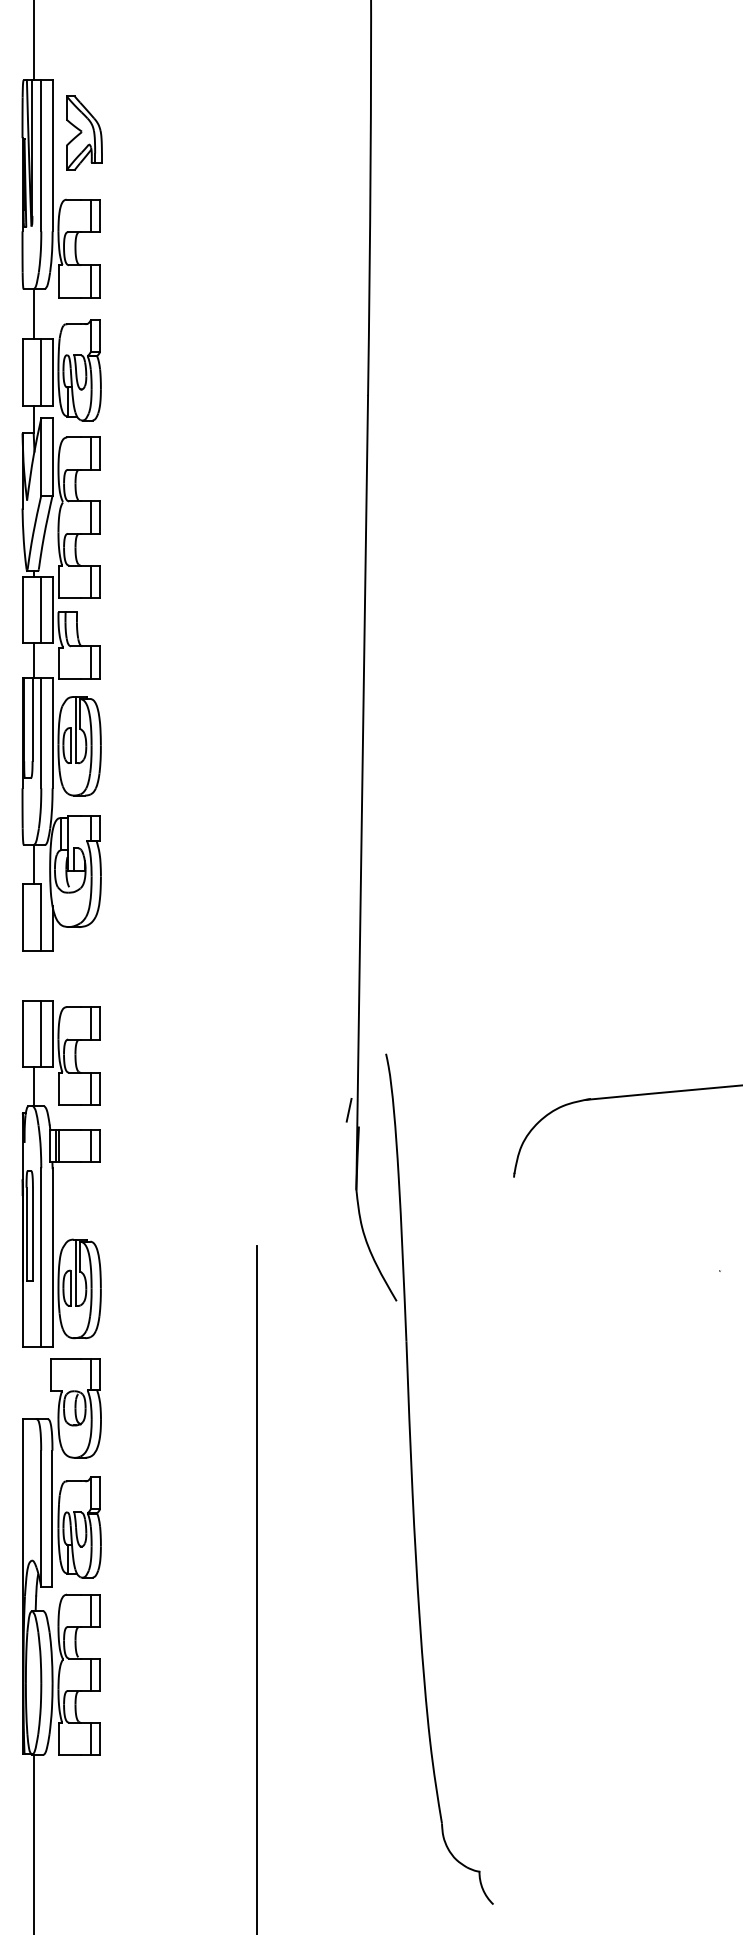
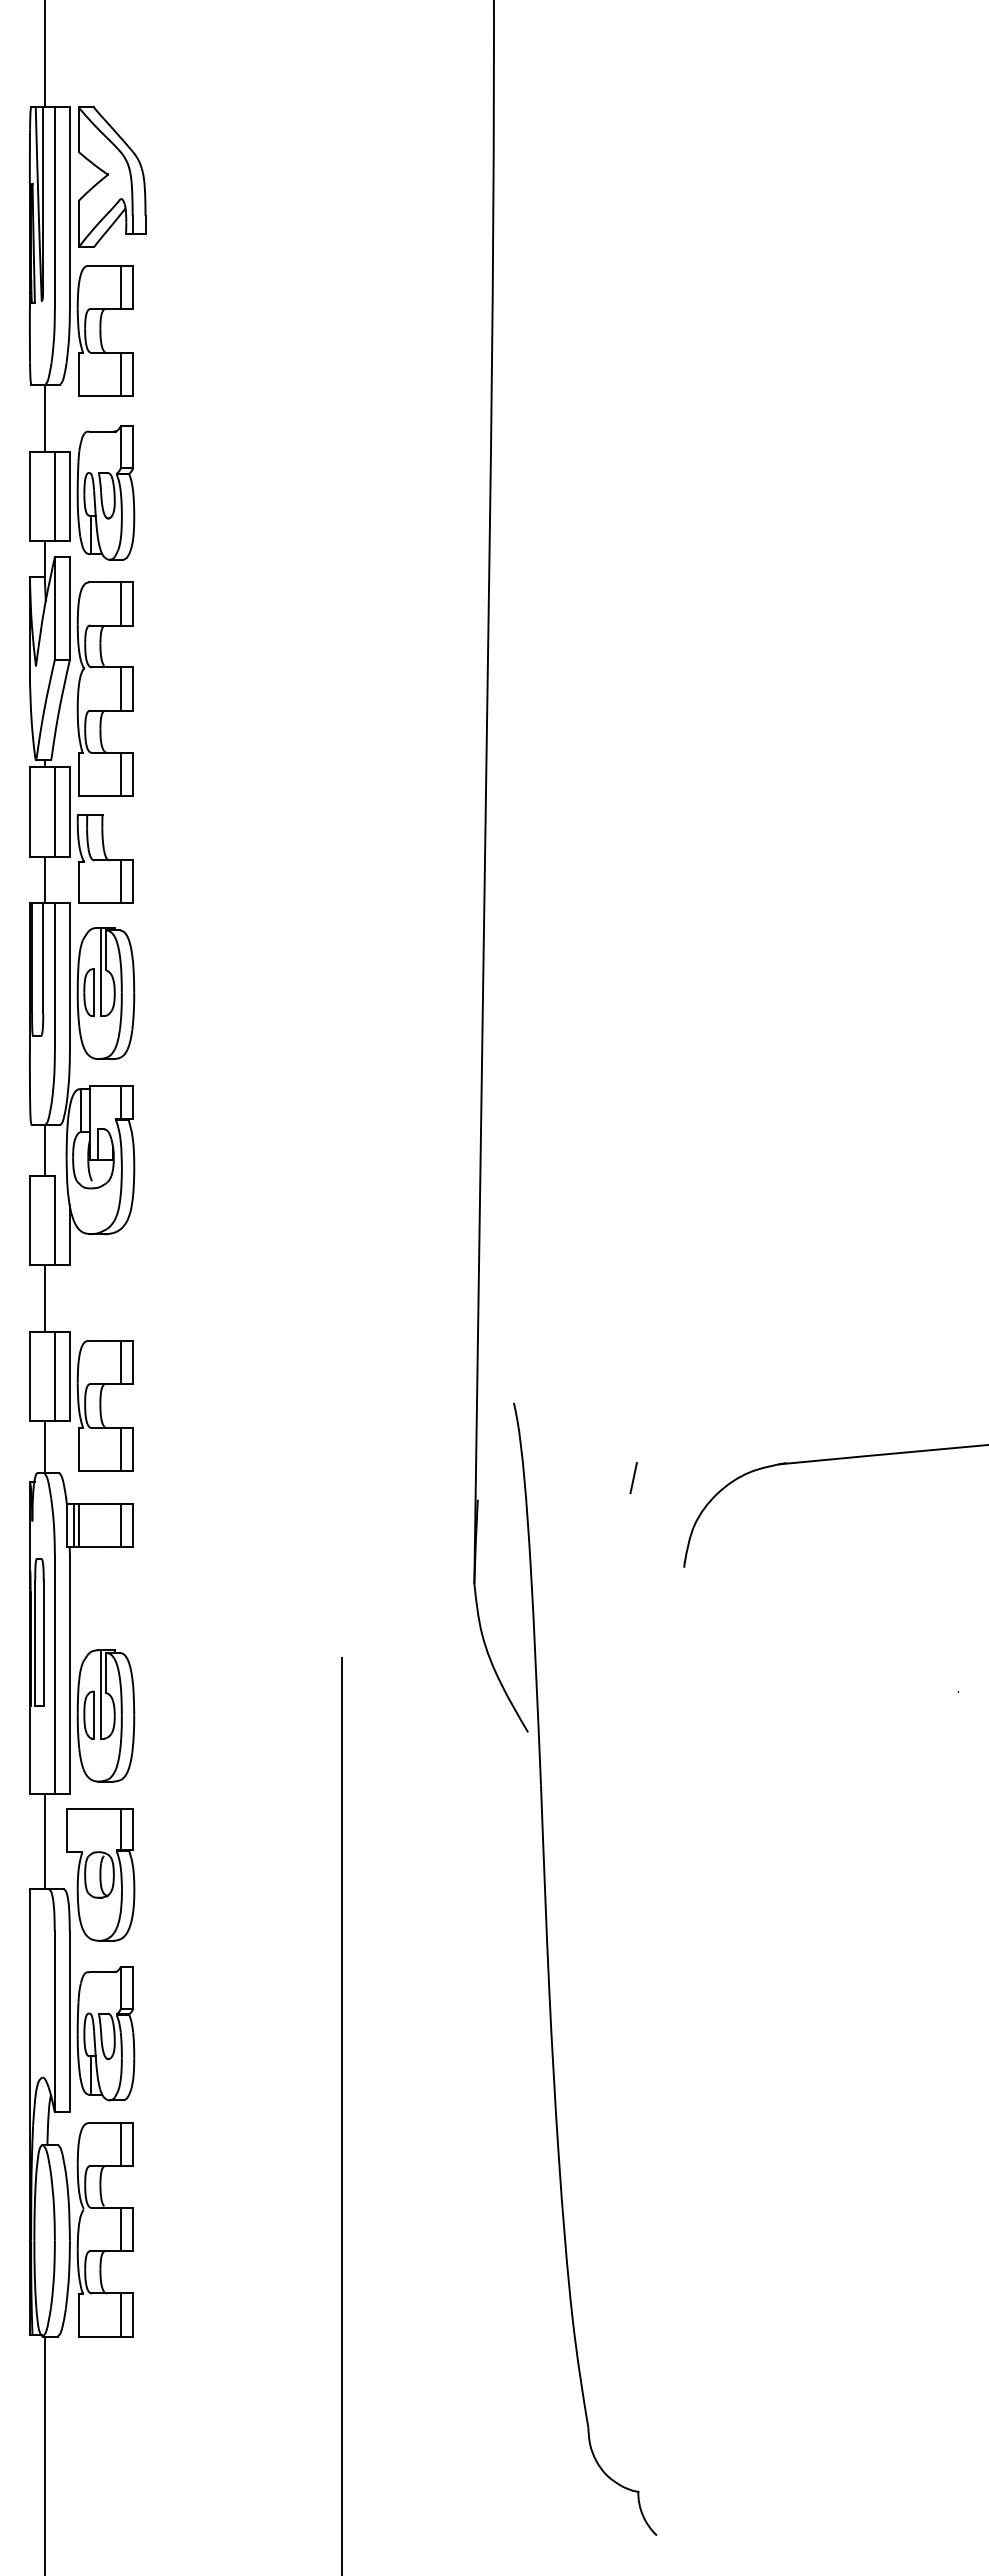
part: (84, 132) -> (112, 176), size x1.43
line: (33, 975) -> (44, 1298), added
line: (348, 1110) -> (633, 1478), moved
line: (33, 1383) -> (44, 1841), added

